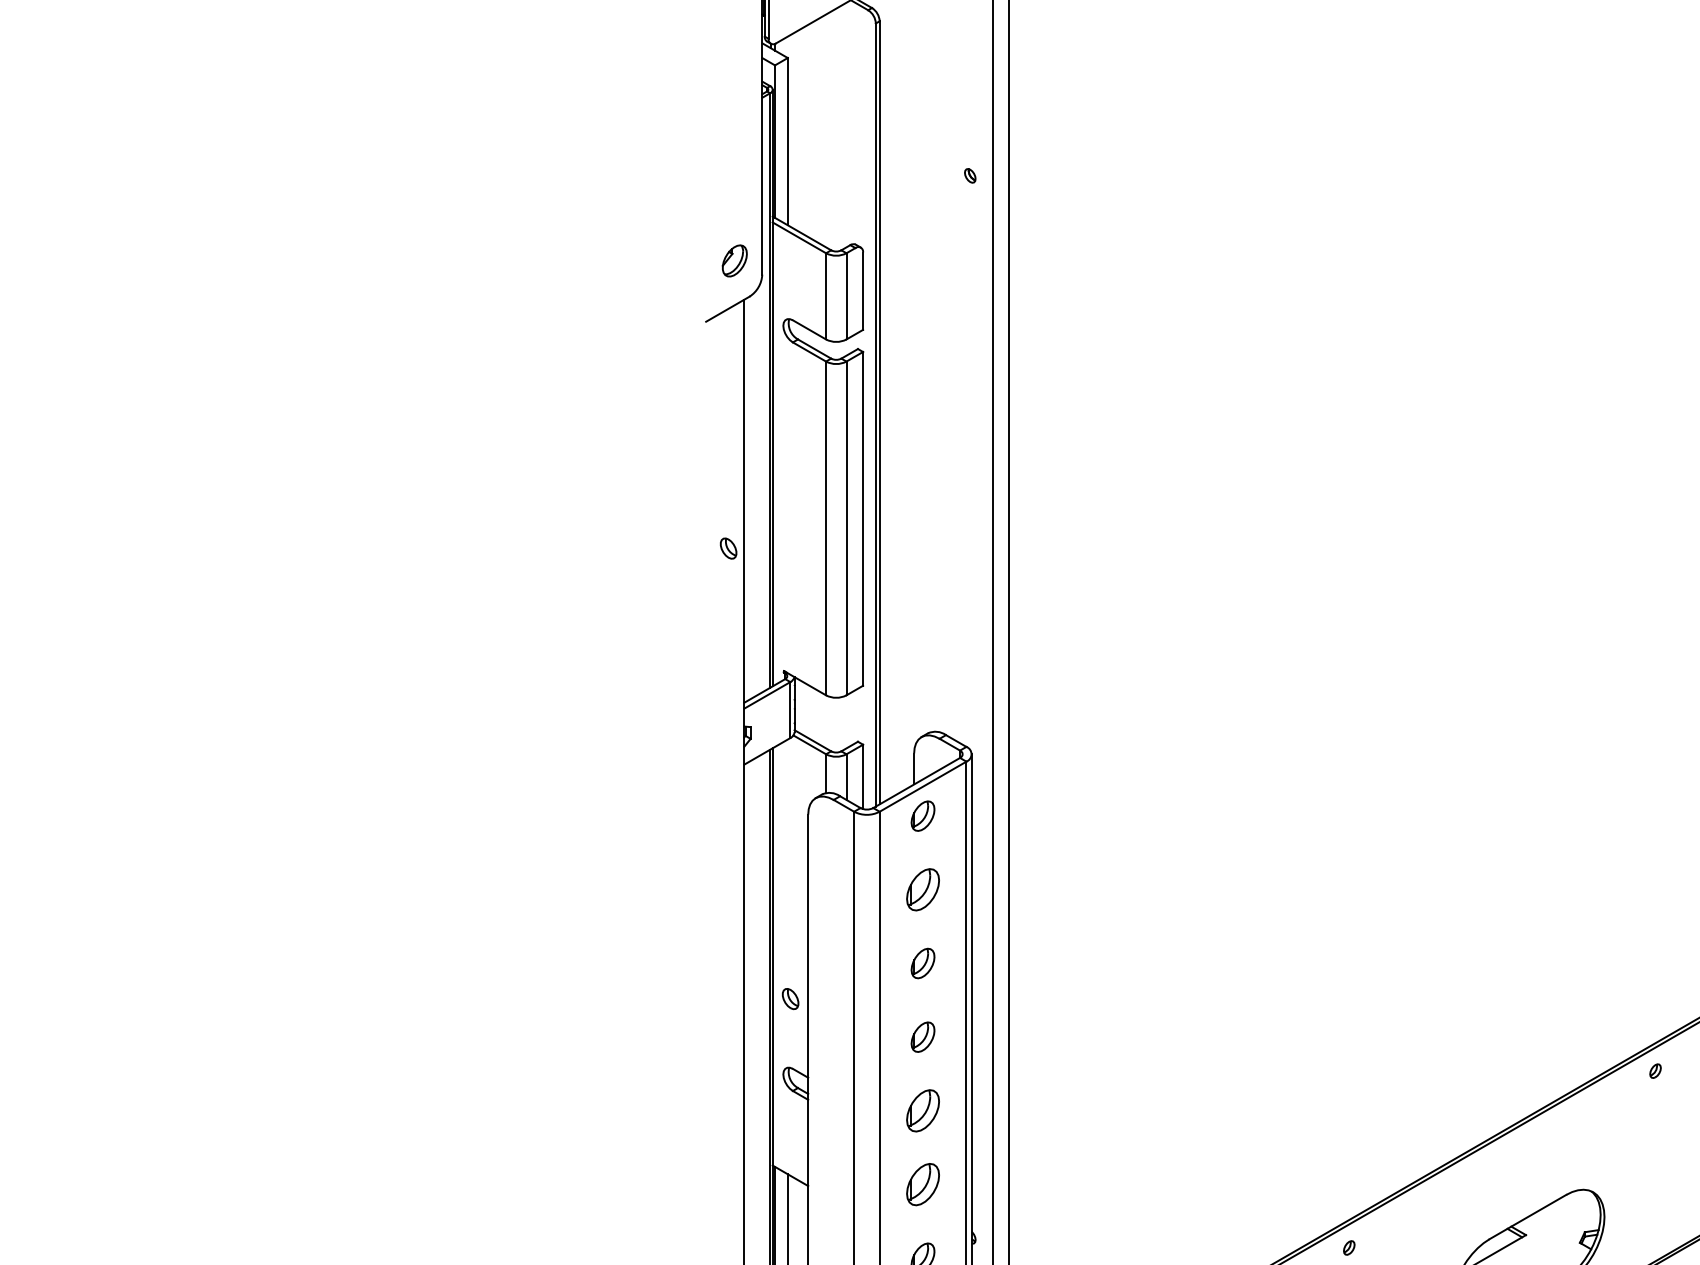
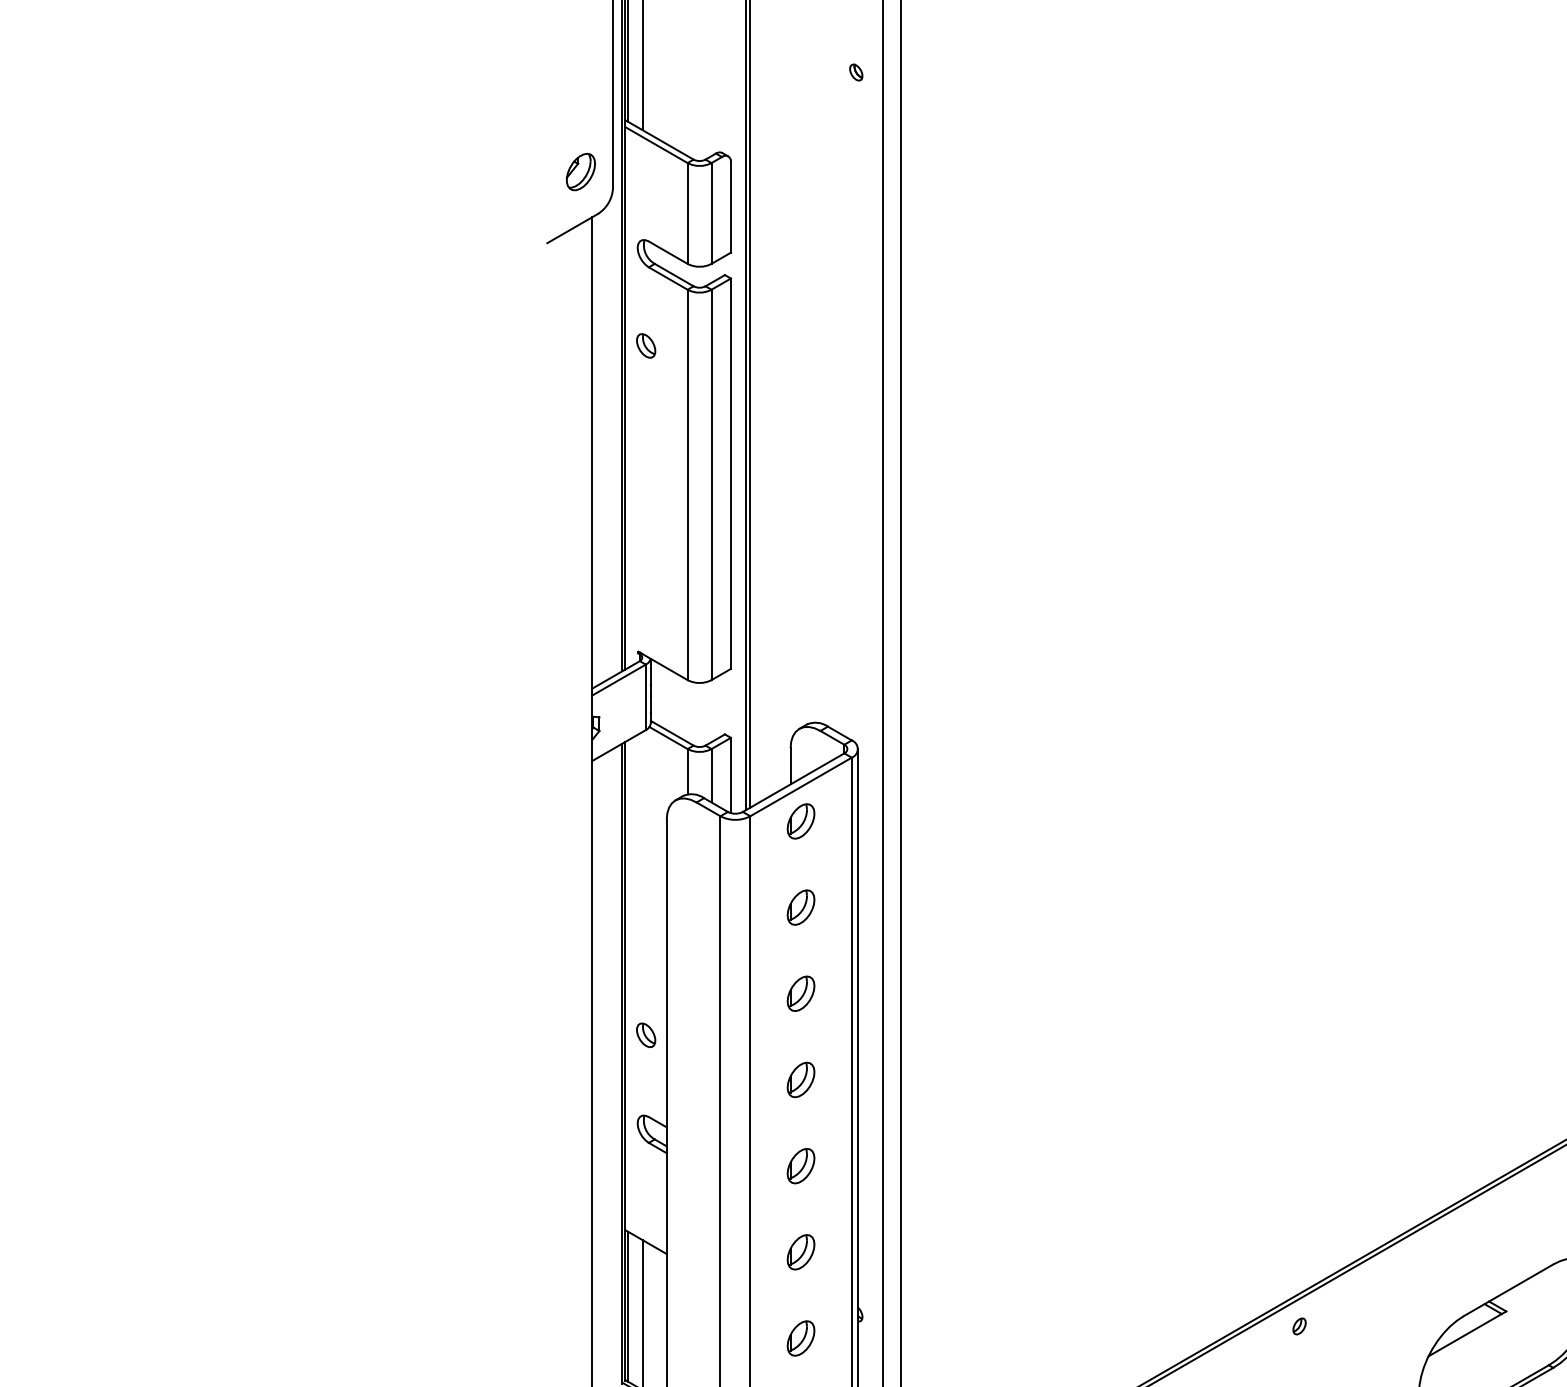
part: (728, 548) -> (646, 345), moved
part: (922, 889) -> (800, 907), size x0.71
part: (922, 1110) -> (800, 1165), size x0.71
part: (922, 1184) -> (800, 1252), size x0.71

